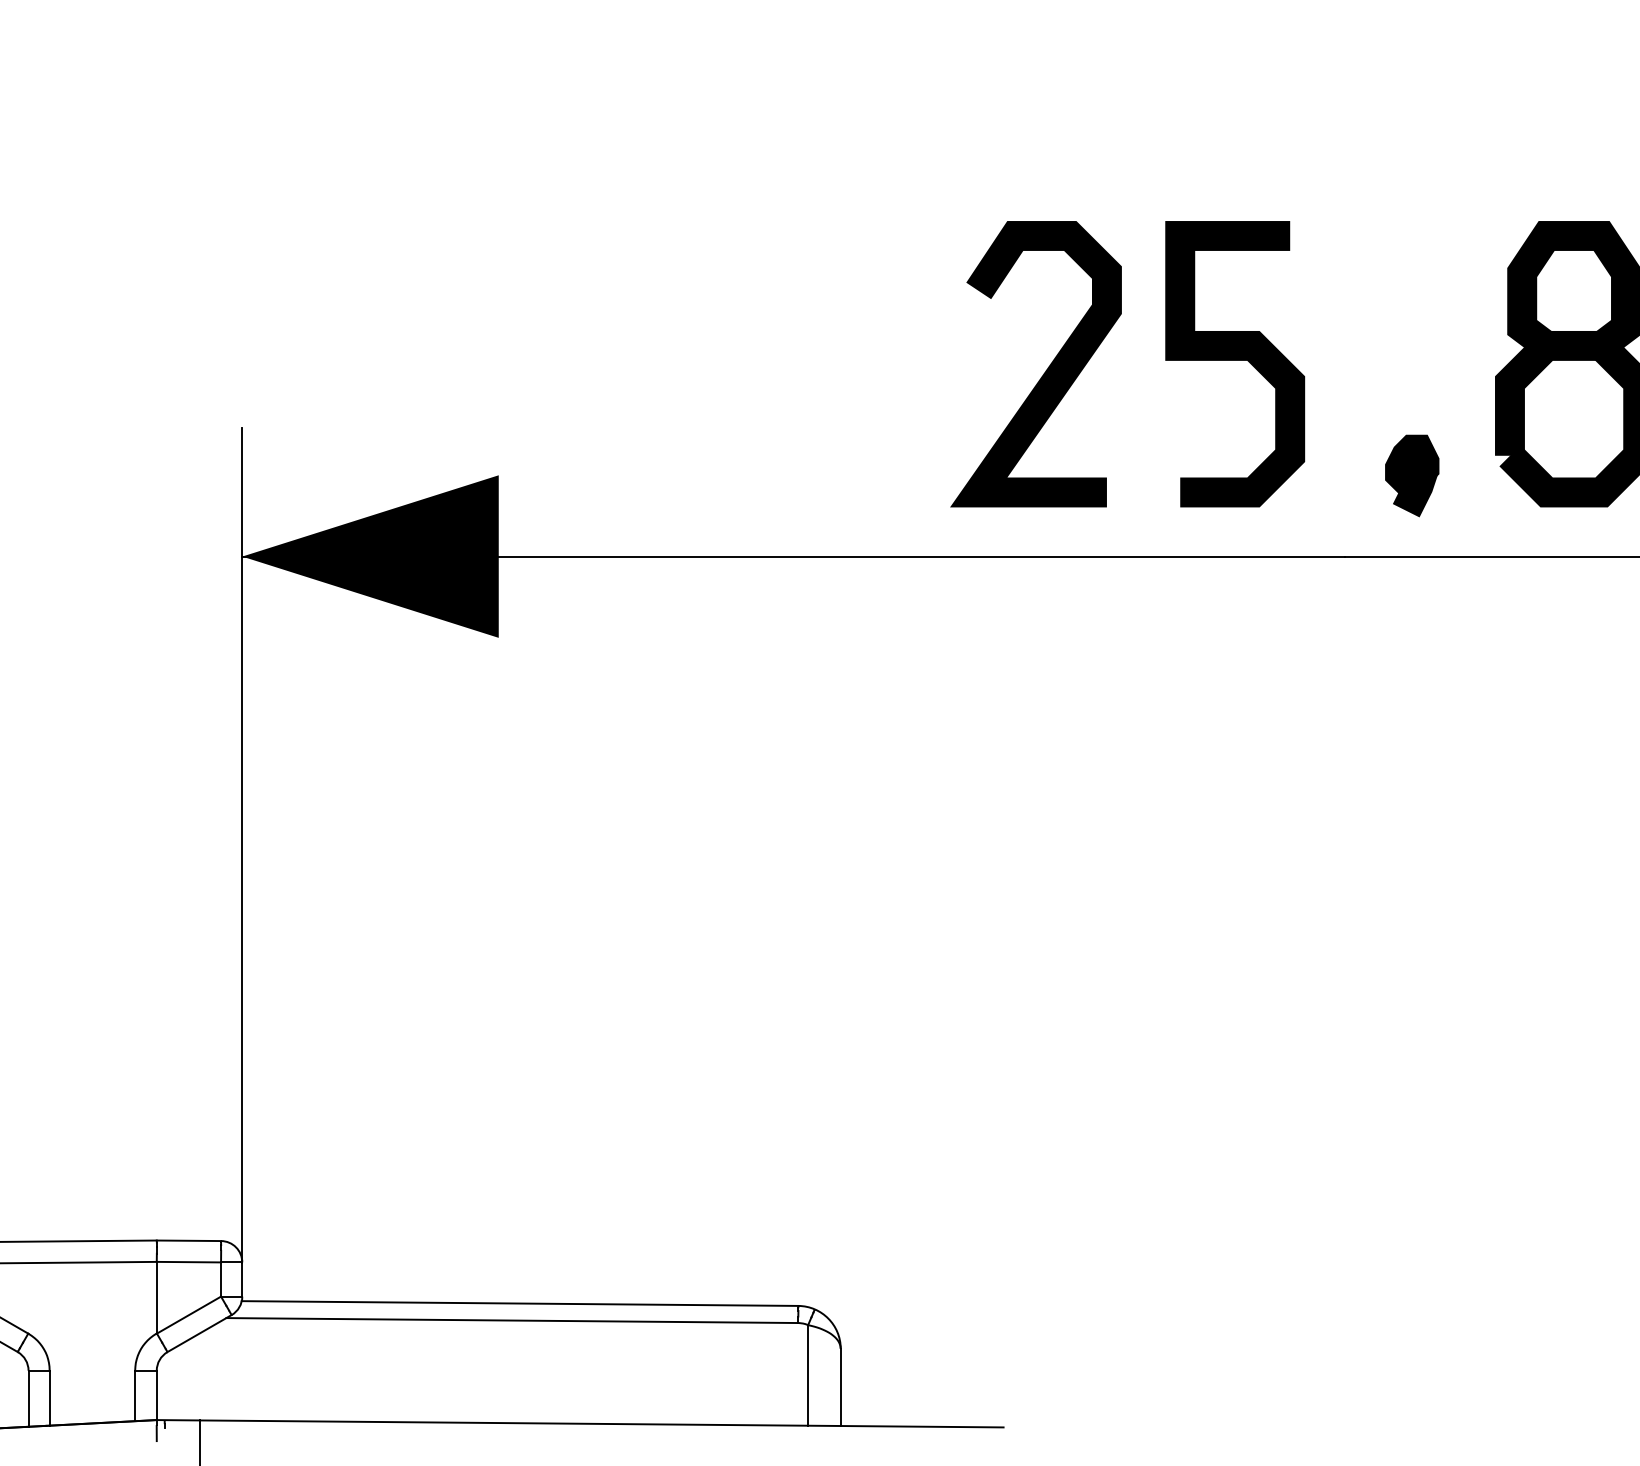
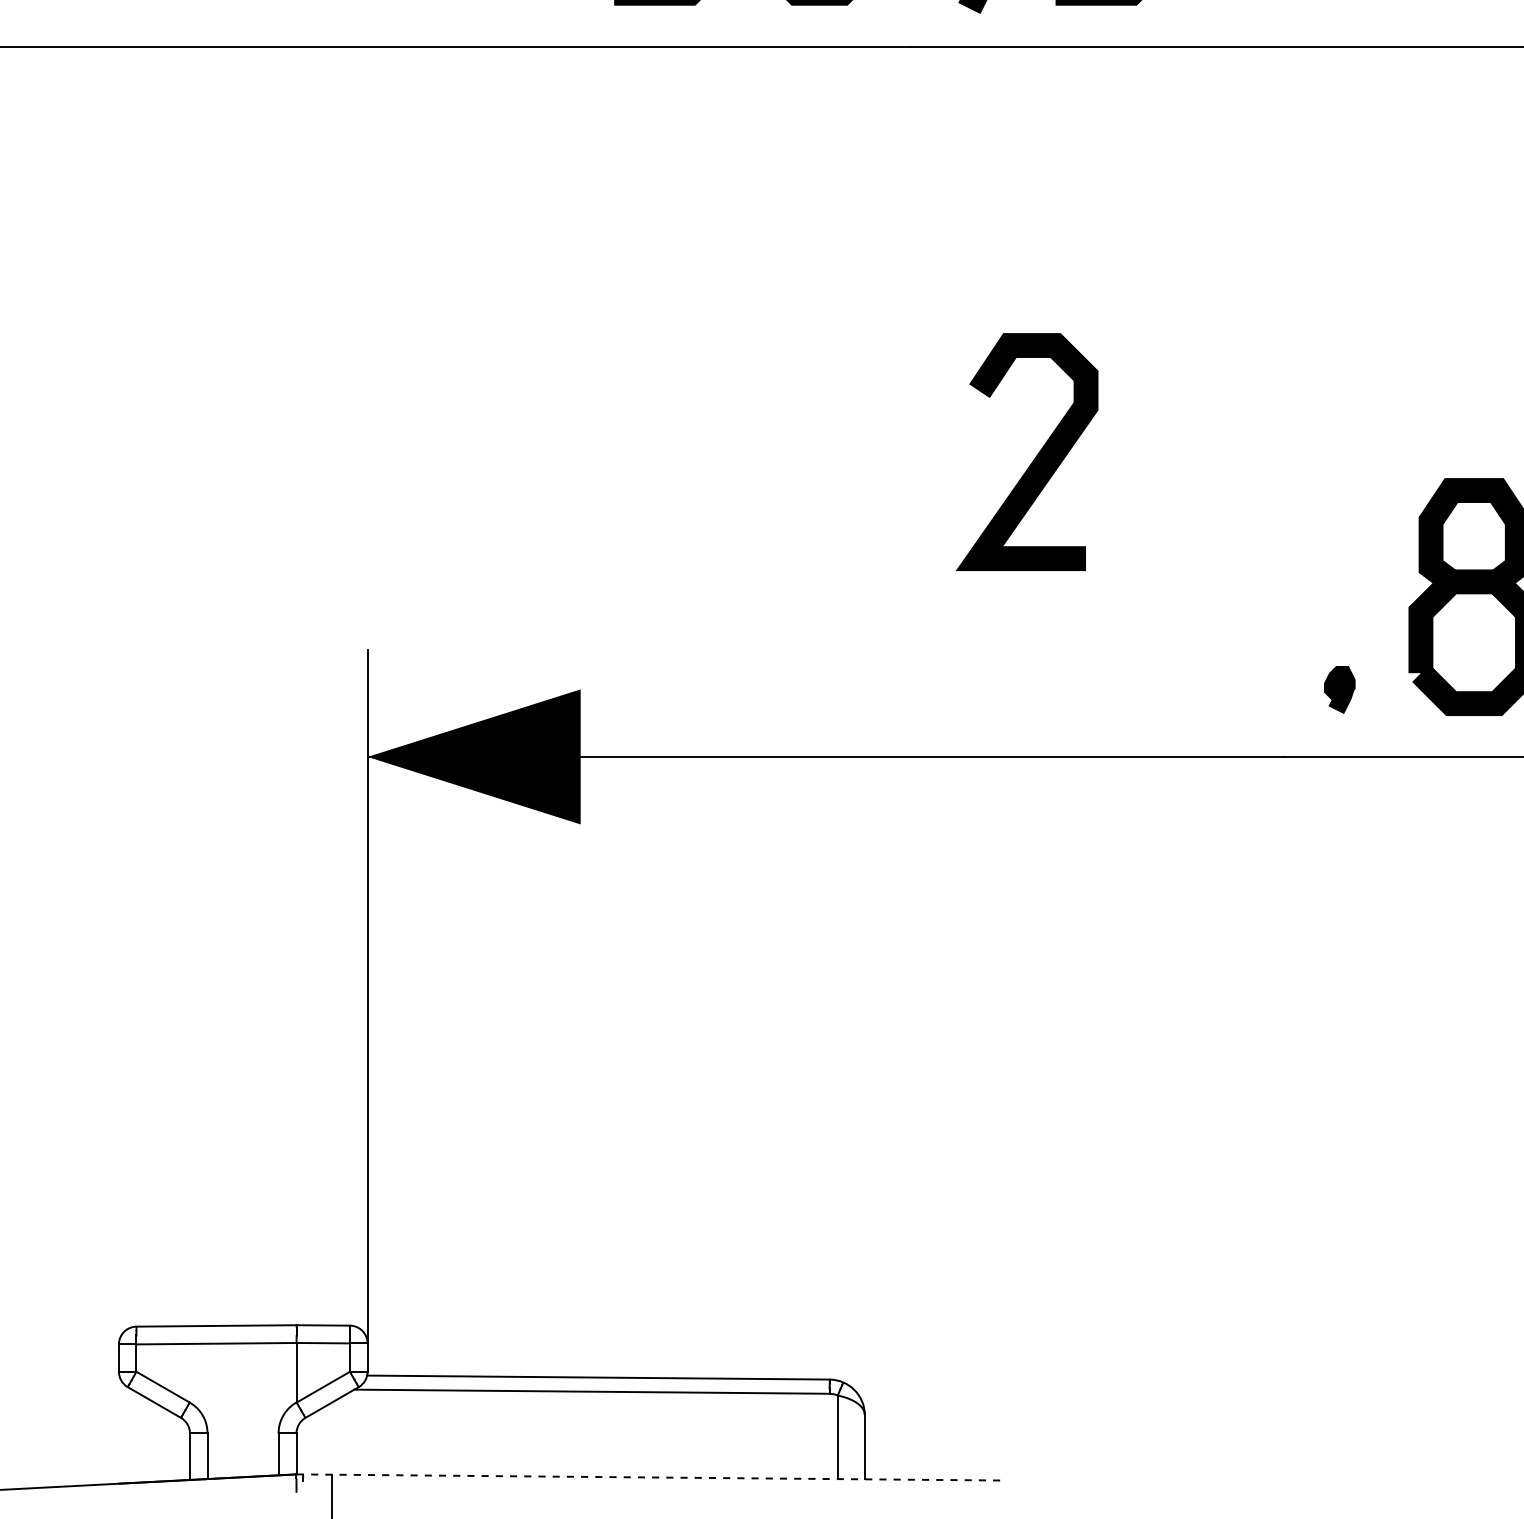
curve: (1235, 361) -> (1192, 594), removed
curve: (1046, 369) -> (1035, 456), moved
part: (1411, 475) -> (1339, 689), size x0.7
line: (580, 1423) -> (648, 1477), solid -> dashed

